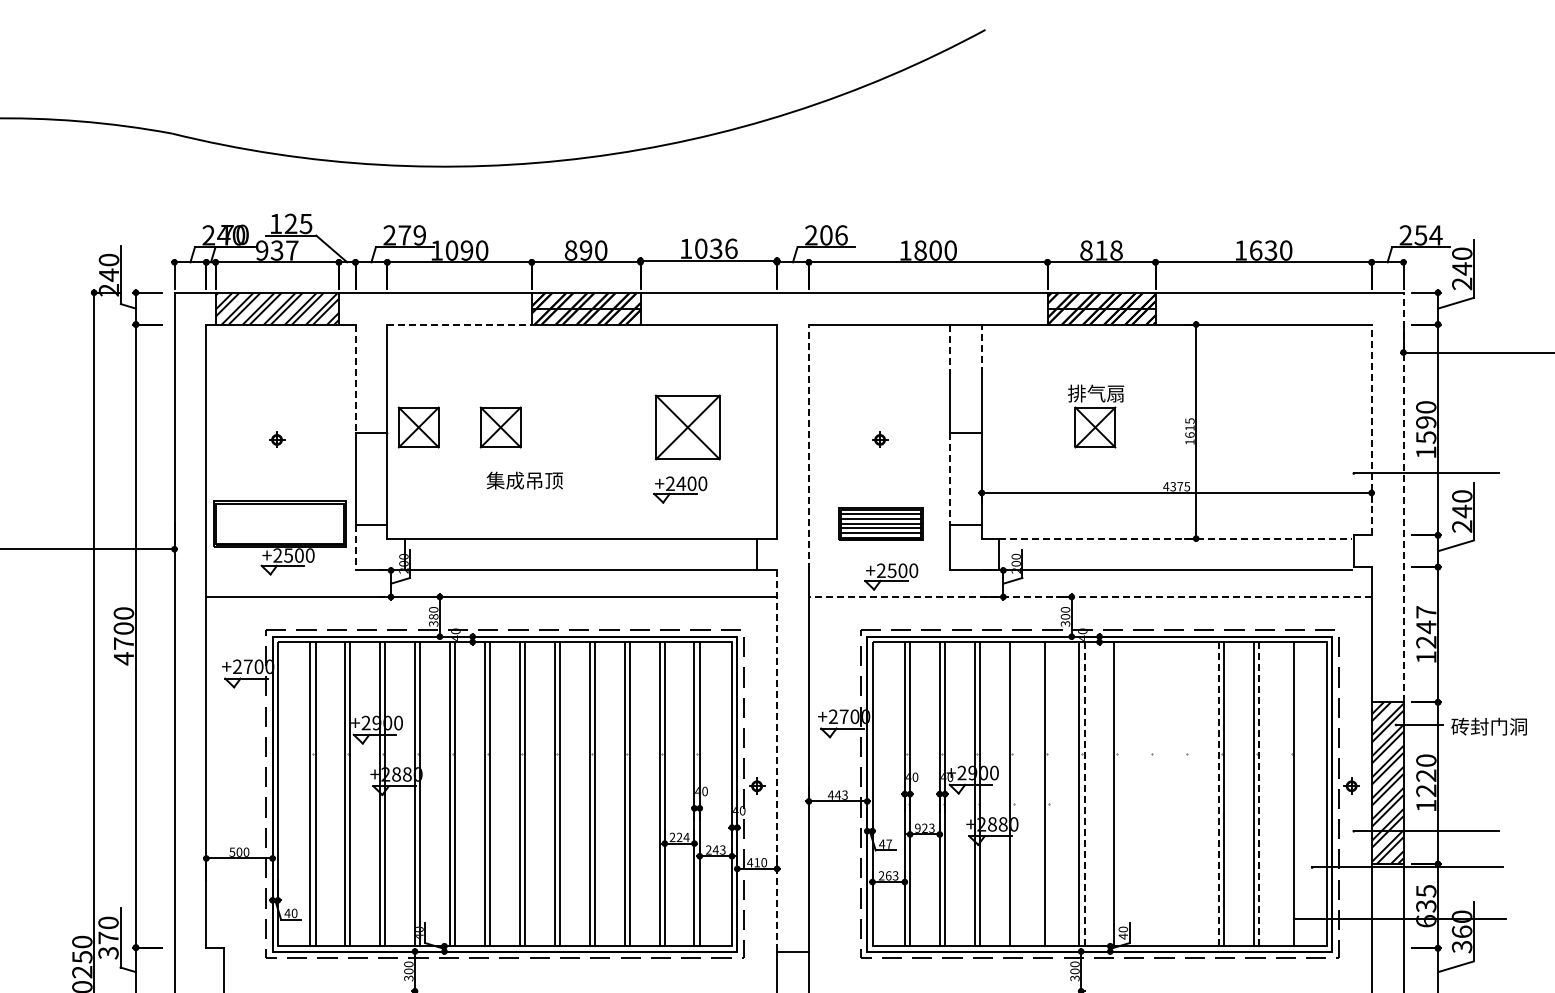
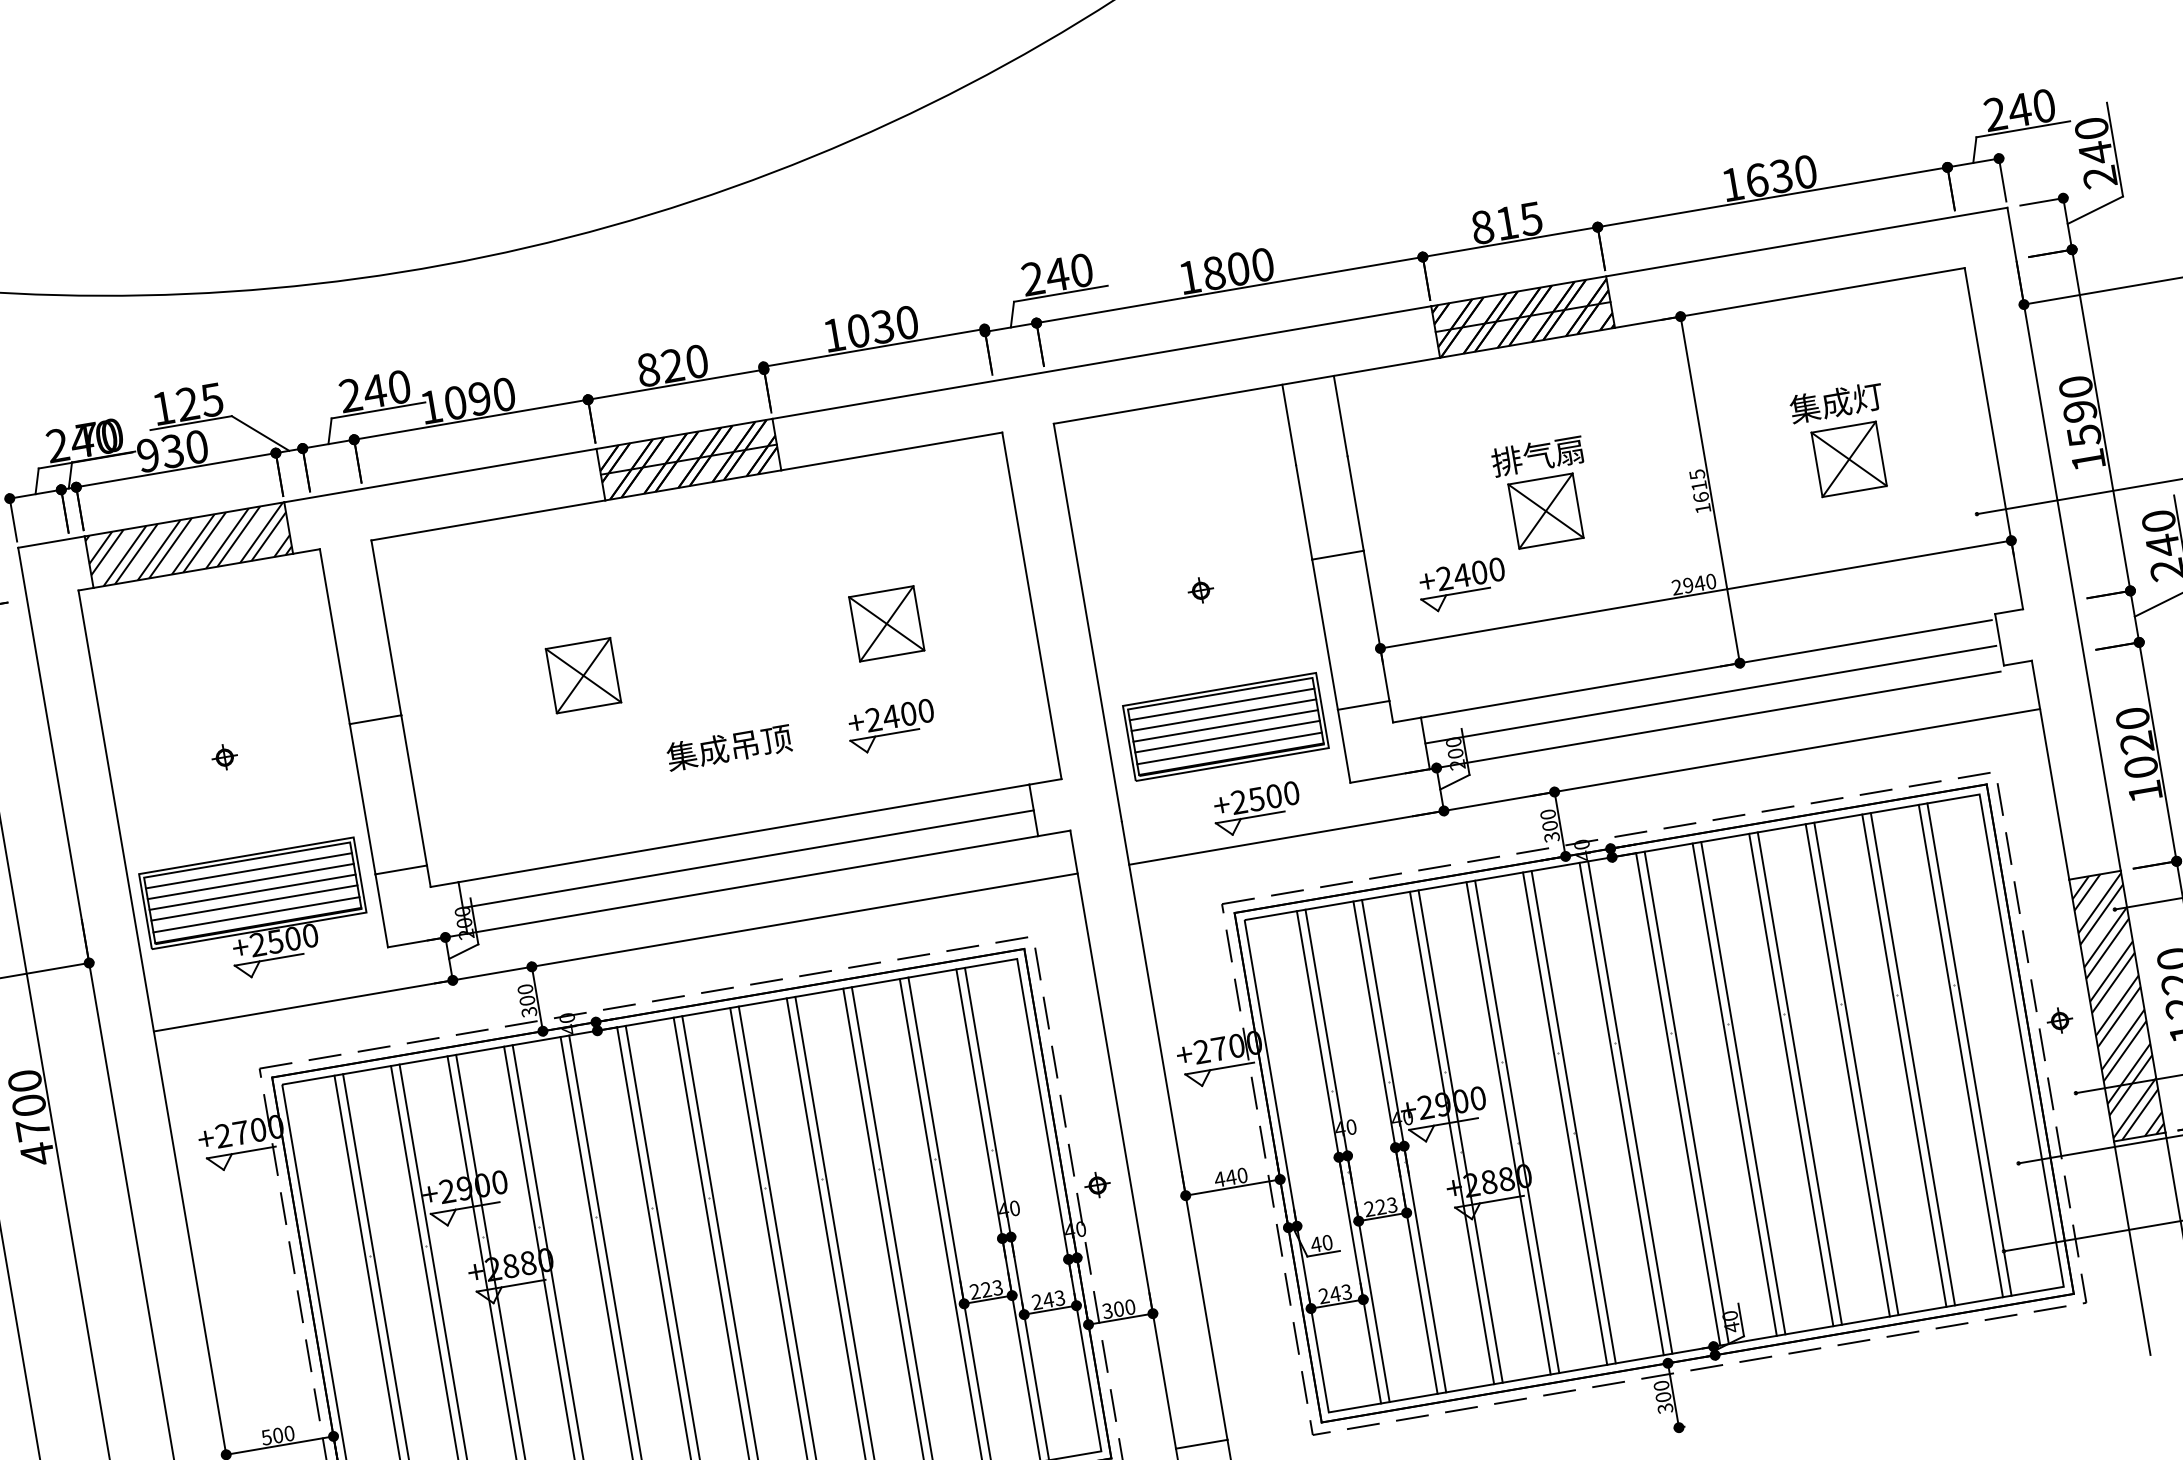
text: (412, 235) -> (387, 389), 279 -> 240
text: (833, 235) -> (1068, 272), 206 -> 240
text: (1428, 235) -> (2032, 108), 254 -> 240
text: (731, 248) -> (907, 322), 1036 -> 1030
text: (292, 250) -> (197, 446), 937 -> 930
text: (585, 250) -> (671, 365), 890 -> 820
text: (1116, 250) -> (1531, 218), 818 -> 815
line: (460, 324) -> (489, 520), dashed -> solid
line: (950, 349) -> (1289, 425), dashed -> solid
line: (981, 349) -> (1340, 416), dashed -> solid
line: (355, 379) -> (335, 638), dashed -> solid
part: (1280, 415) -> (1842, 440), added
part: (418, 427) -> (450, 698), removed
part: (688, 427) -> (887, 623), size x0.62
line: (1371, 429) -> (1993, 438), dashed -> solid
line: (808, 447) -> (1087, 622), dashed -> solid
part: (1037, 463) -> (1462, 585), added
line: (950, 479) -> (1325, 635), dashed -> solid
text: (524, 480) -> (728, 747), moved
text: (1176, 486) -> (1693, 584), 4375 -> 2940
line: (1403, 497) -> (2064, 539), dashed -> solid
line: (279, 510) -> (248, 871), added
line: (279, 516) -> (250, 880), added
line: (279, 523) -> (251, 892), added
part: (880, 523) -> (1224, 726), size x1.43
line: (279, 530) -> (253, 903), added
line: (279, 537) -> (255, 914), added
line: (1175, 538) -> (1706, 668), dashed -> solid
line: (355, 547) -> (381, 910), dashed -> solid
line: (580, 554) -> (747, 859), added
line: (1175, 554) -> (1710, 694), added
line: (1089, 596) -> (1583, 786), dashed -> solid
text: (433, 616) -> (526, 1000), 380 -> 300
text: (1426, 627) -> (2137, 743), 1247 -> 1020
line: (777, 761) -> (1123, 1139), dashed -> solid
line: (1084, 793) -> (1629, 1106), dashed -> solid
line: (1219, 793) -> (1848, 1069), dashed -> solid
line: (1259, 793) -> (1912, 1058), dashed -> solid
text: (844, 794) -> (1241, 1174), 443 -> 440
line: (1014, 794) -> (1516, 1127), added
line: (1049, 794) -> (1573, 1117), added
line: (1119, 794) -> (1686, 1098), added
line: (1149, 794) -> (1735, 1090), added
line: (1154, 794) -> (1743, 1088), added
line: (1184, 794) -> (1791, 1080), added
line: (1189, 794) -> (1799, 1079), added
line: (1289, 794) -> (1961, 1051), added
text: (917, 828) -> (1369, 1209), 923 -> 223
text: (686, 837) -> (997, 1287), 224 -> 223
text: (889, 843) -> (1327, 1241), 47 -> 40
text: (753, 862) -> (1112, 1309), 410 -> 300
text: (888, 875) -> (1335, 1293), 263 -> 243

